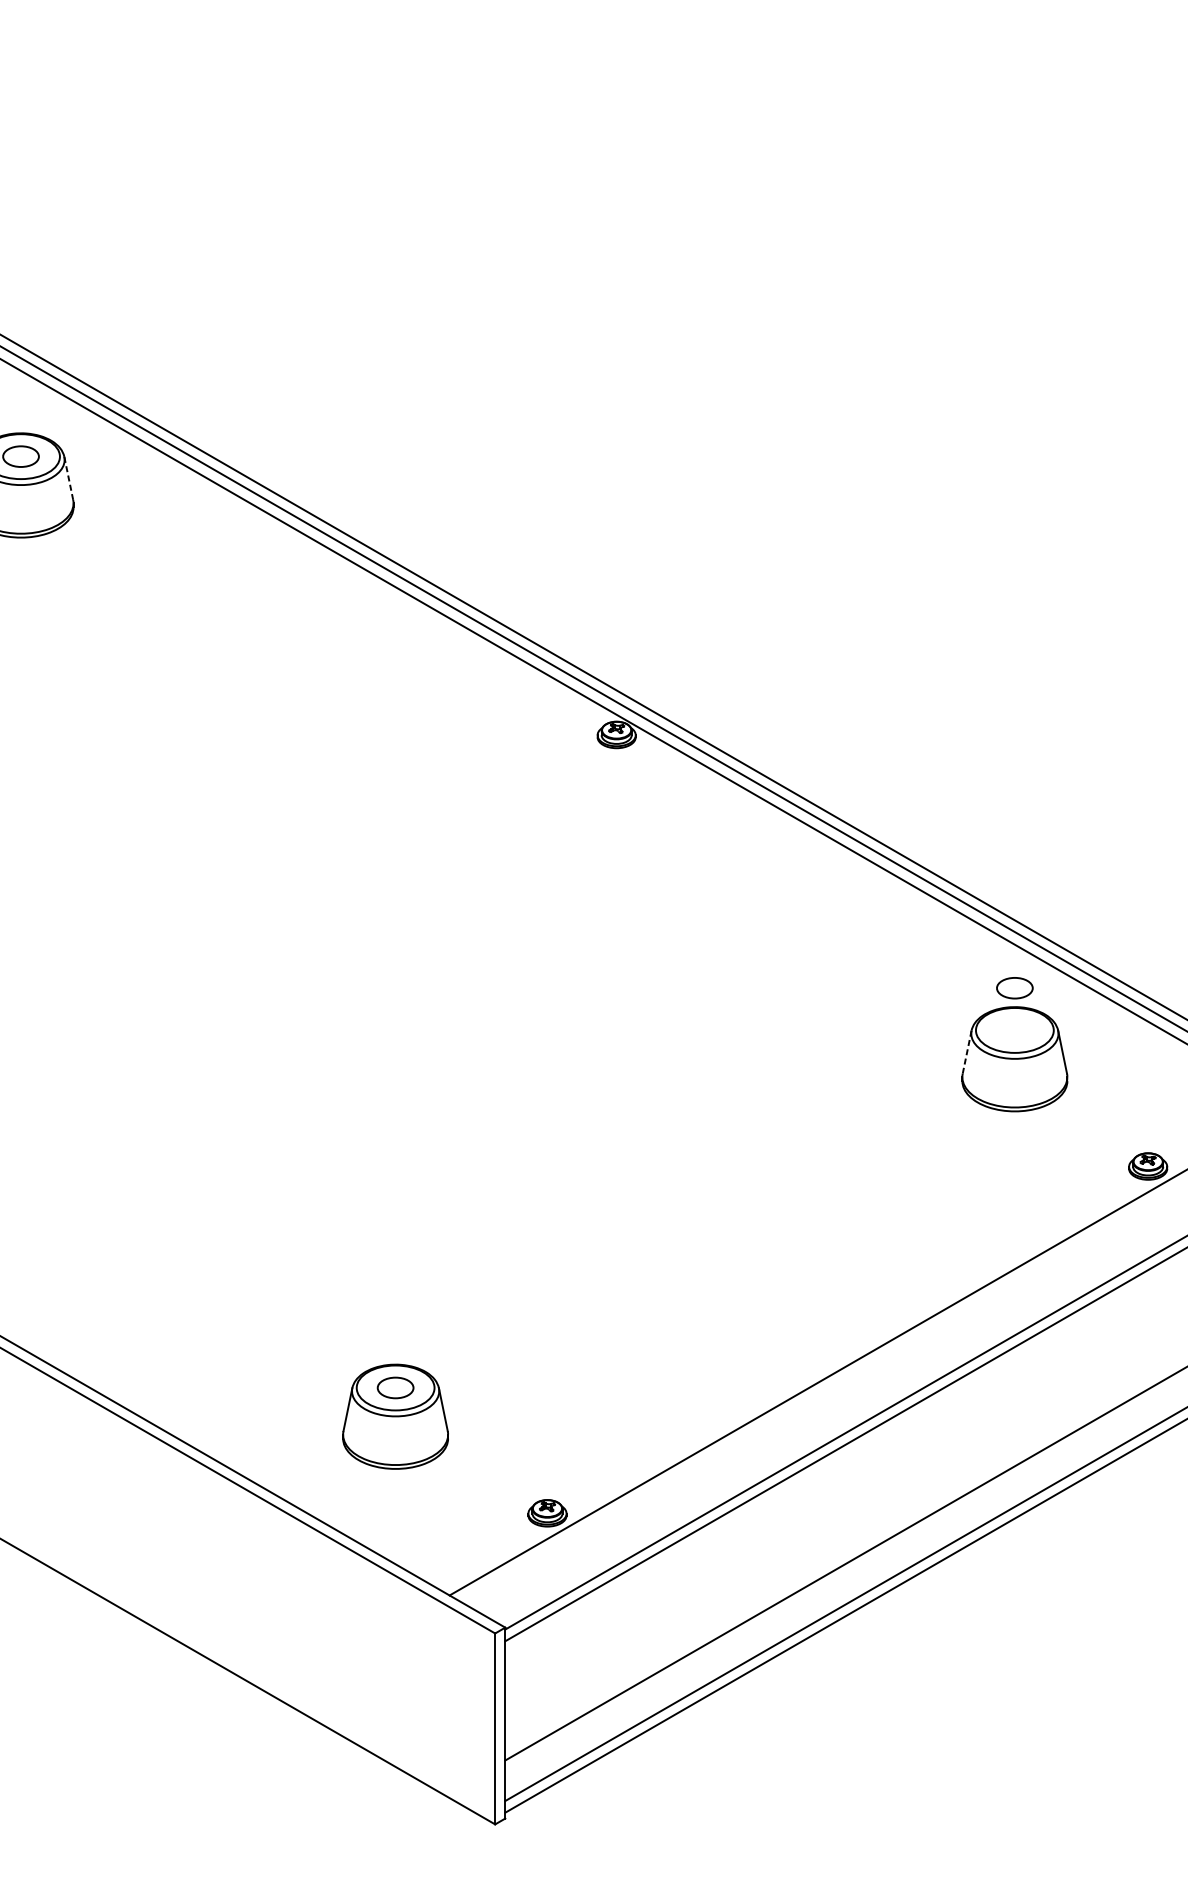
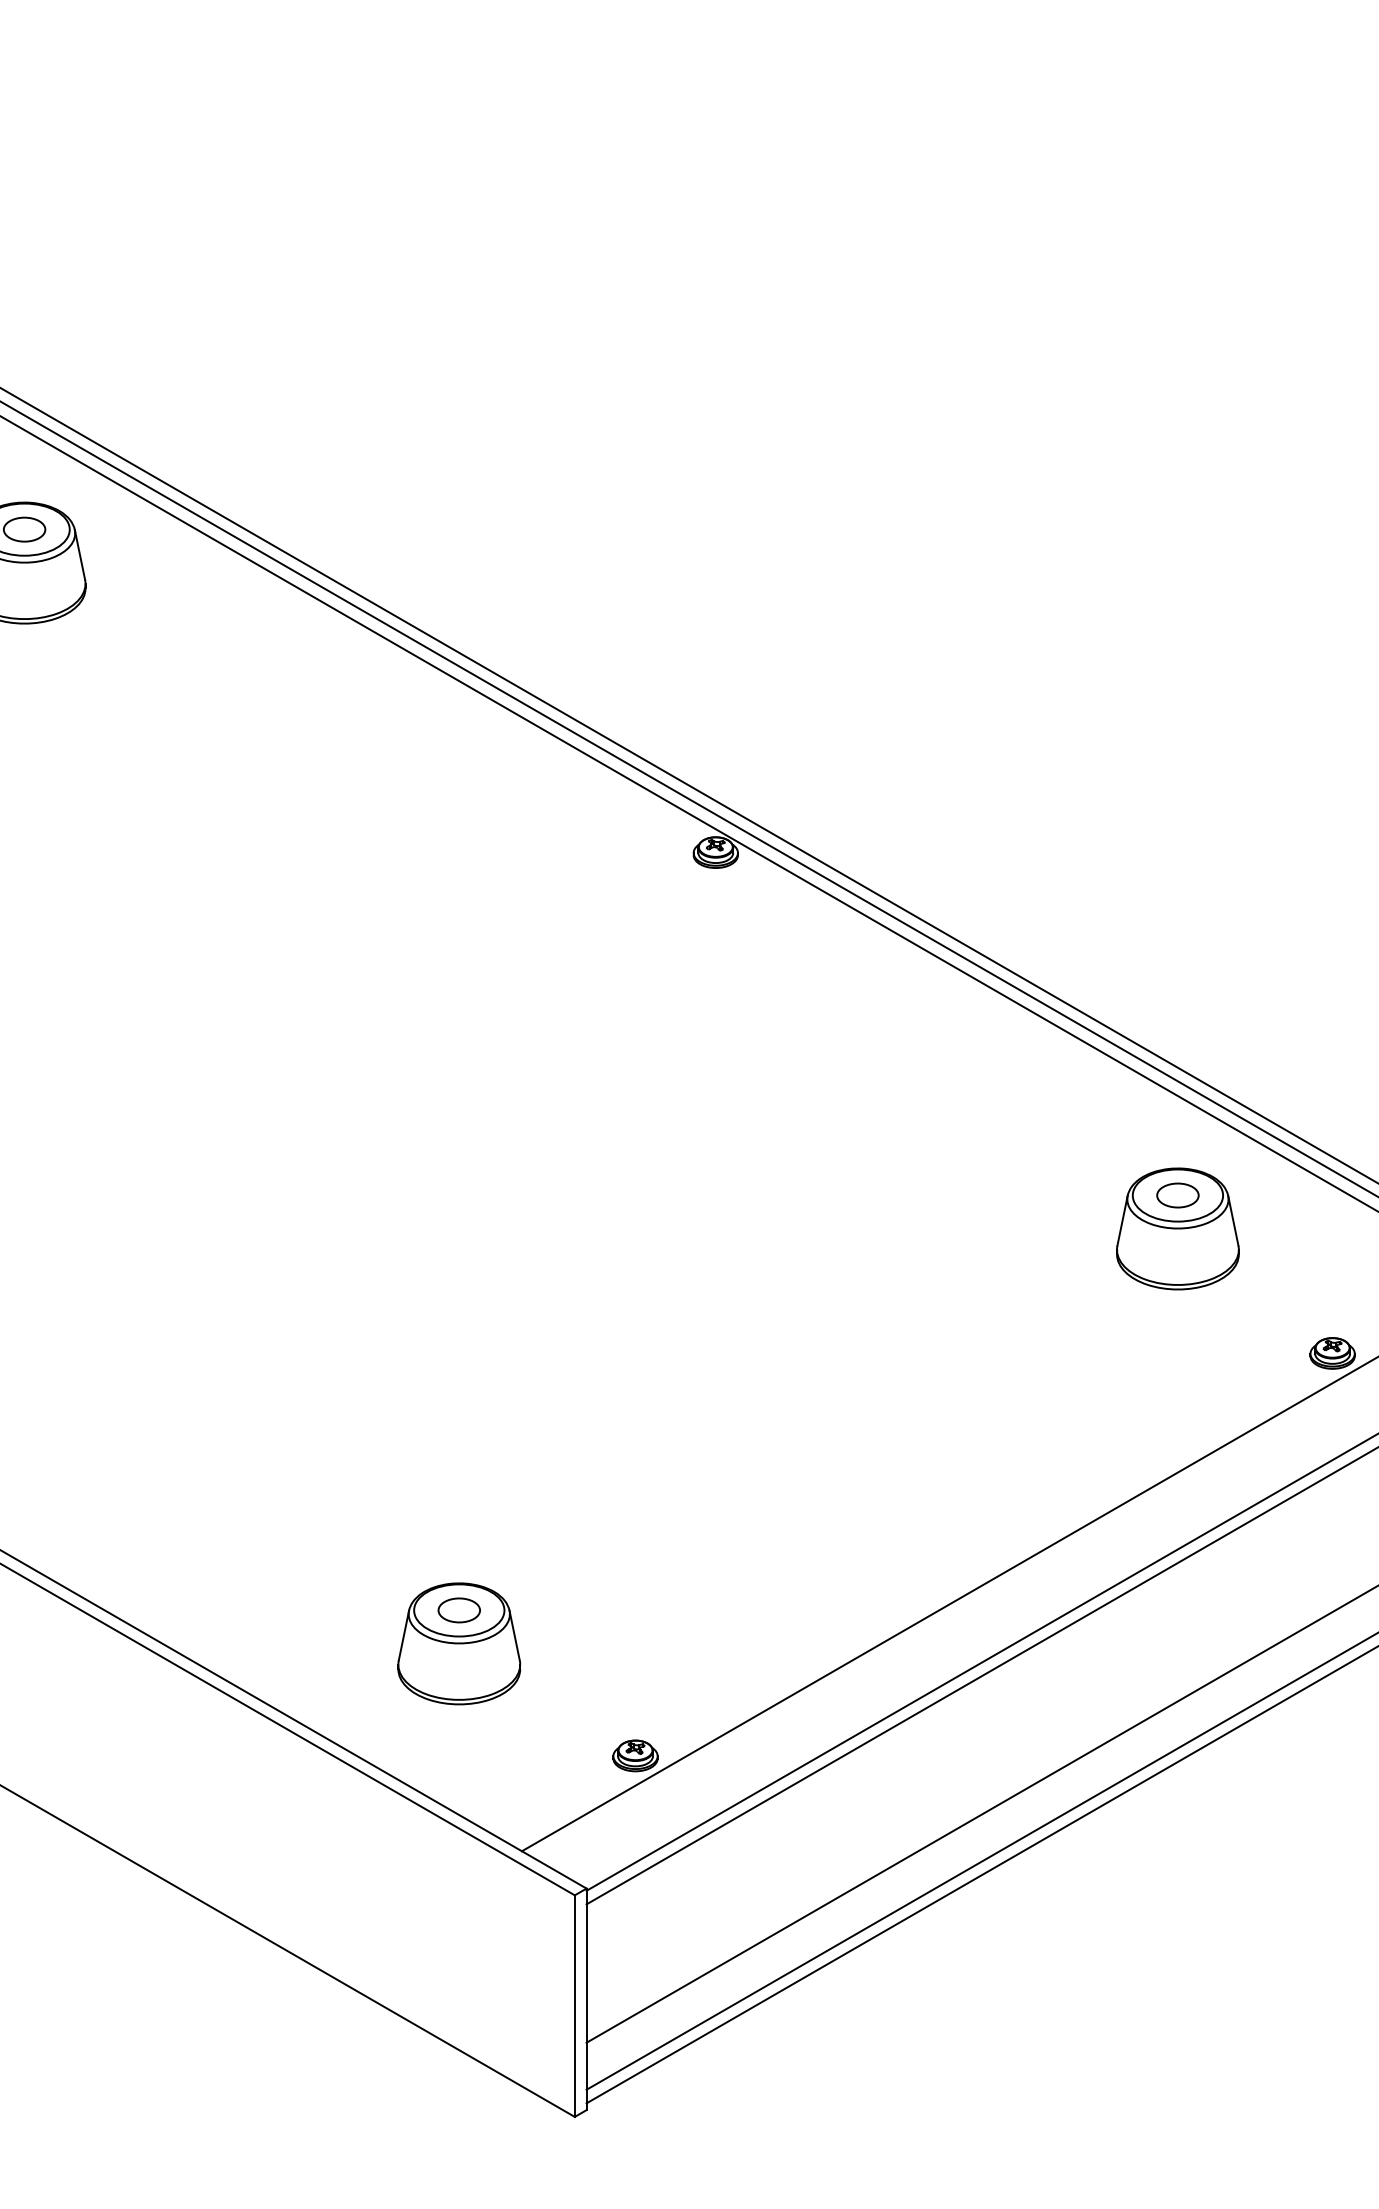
line: (69, 478) -> (80, 555), dashed -> solid
part: (1014, 988) -> (1177, 1195), moved
line: (967, 1052) -> (1122, 1221), dashed -> solid

